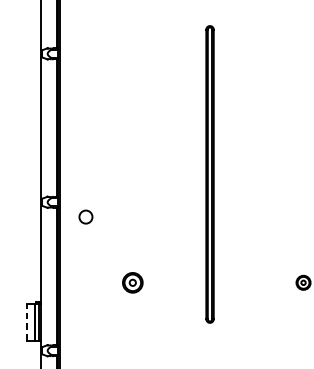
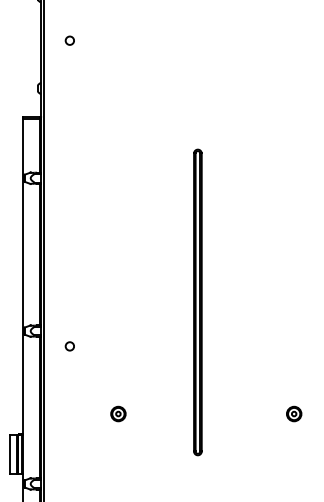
circle: (85, 217) -> (69, 346), size x0.62
part: (132, 282) -> (118, 413), size x0.71
line: (27, 322) -> (9, 454), dashed -> solid

